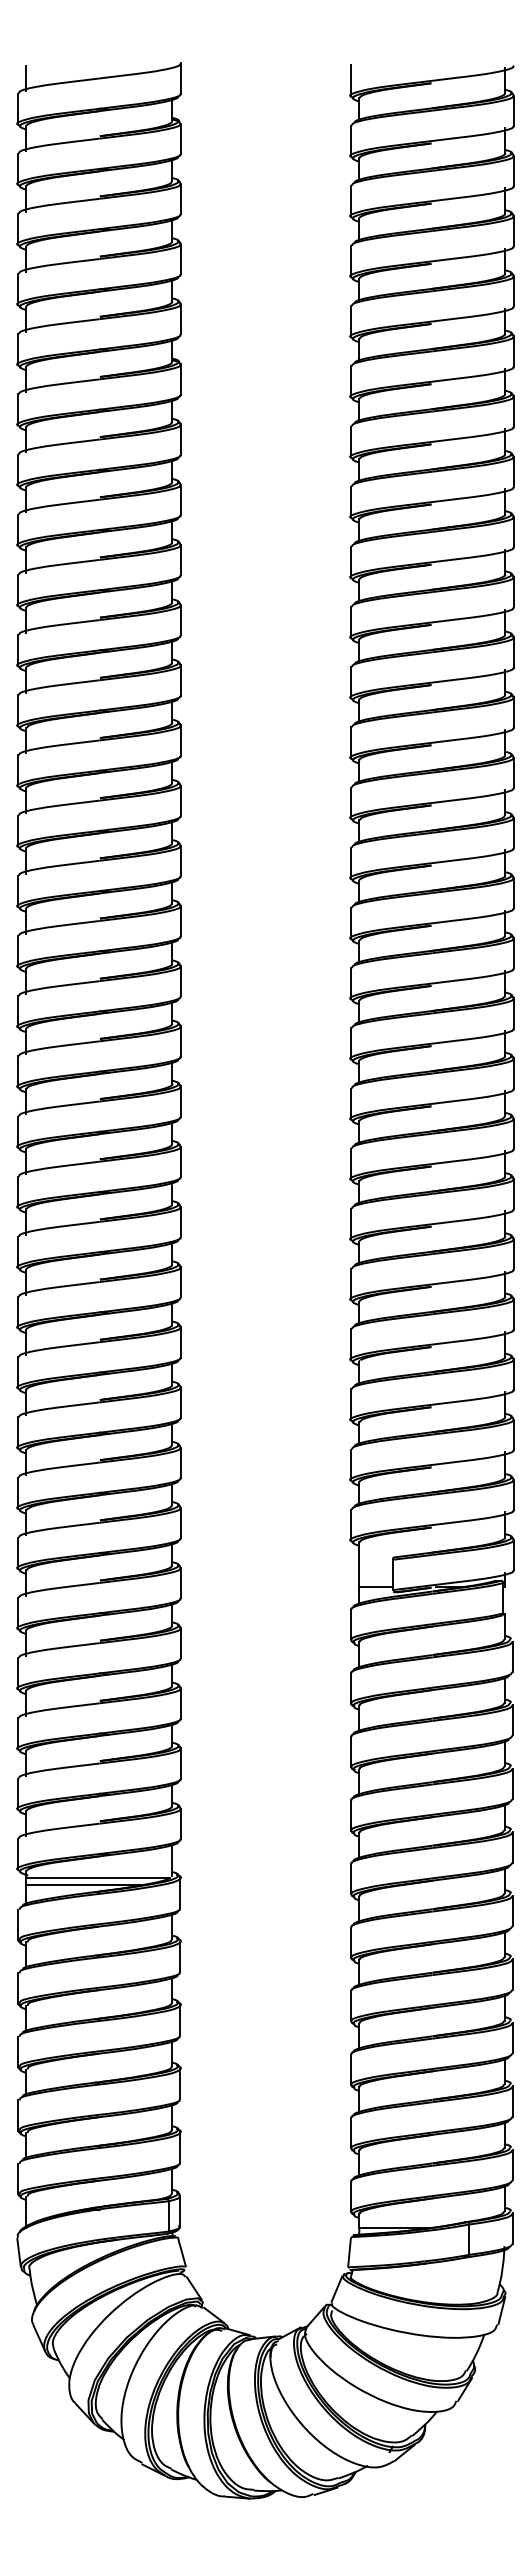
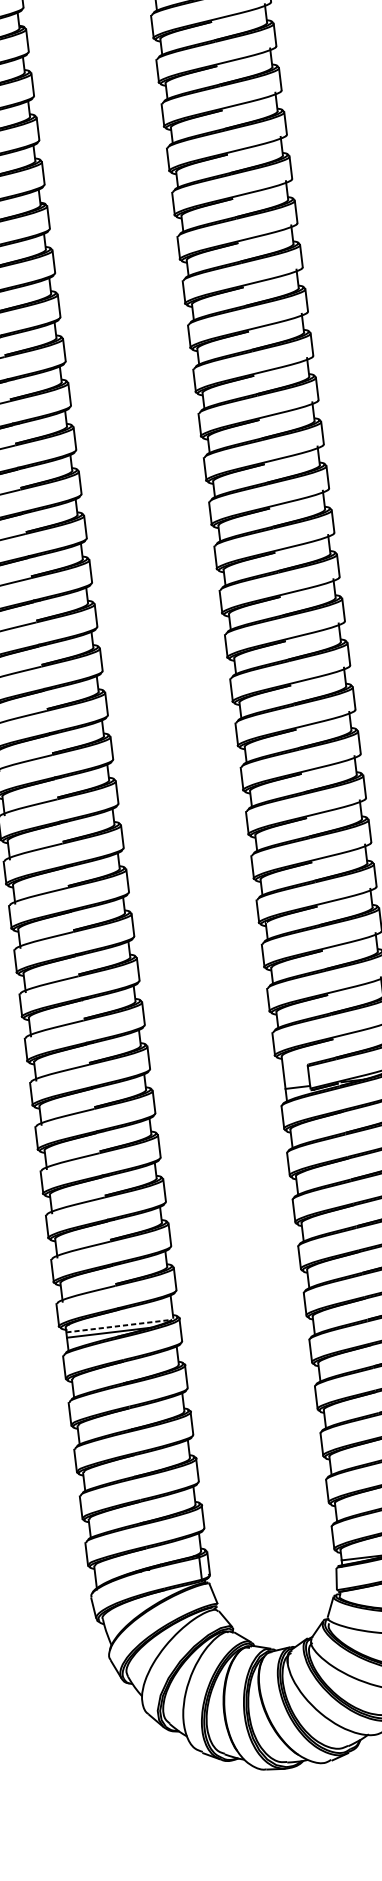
line: (98, 1878) -> (119, 1326), solid -> dashed

